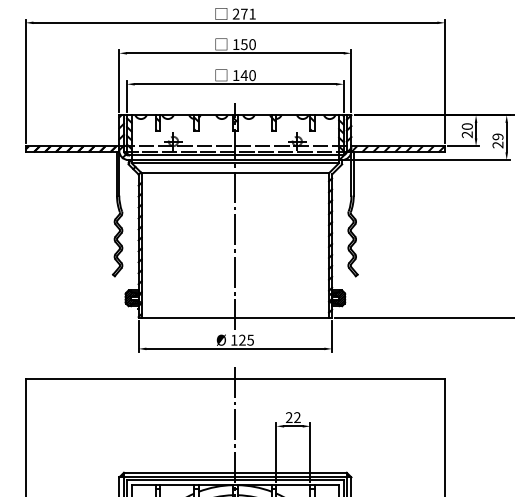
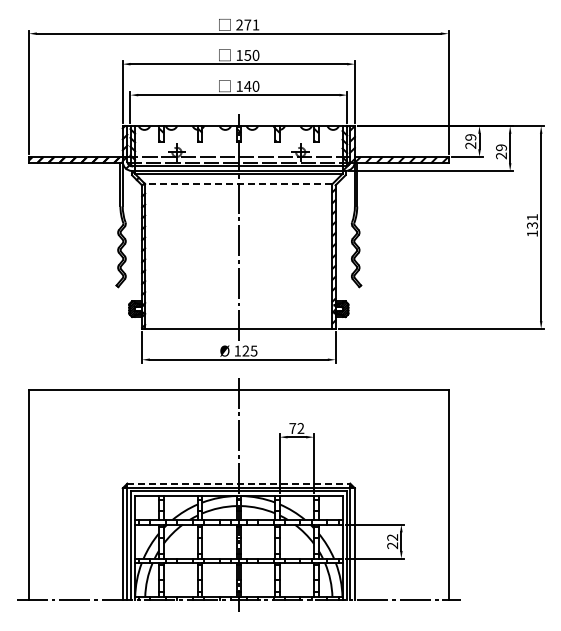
text: (467, 126) -> (470, 137), 20 -> 29
line: (235, 173) -> (238, 184), solid -> dashed
text: (289, 416) -> (292, 427), 22 -> 72
line: (236, 472) -> (239, 483), solid -> dashed

